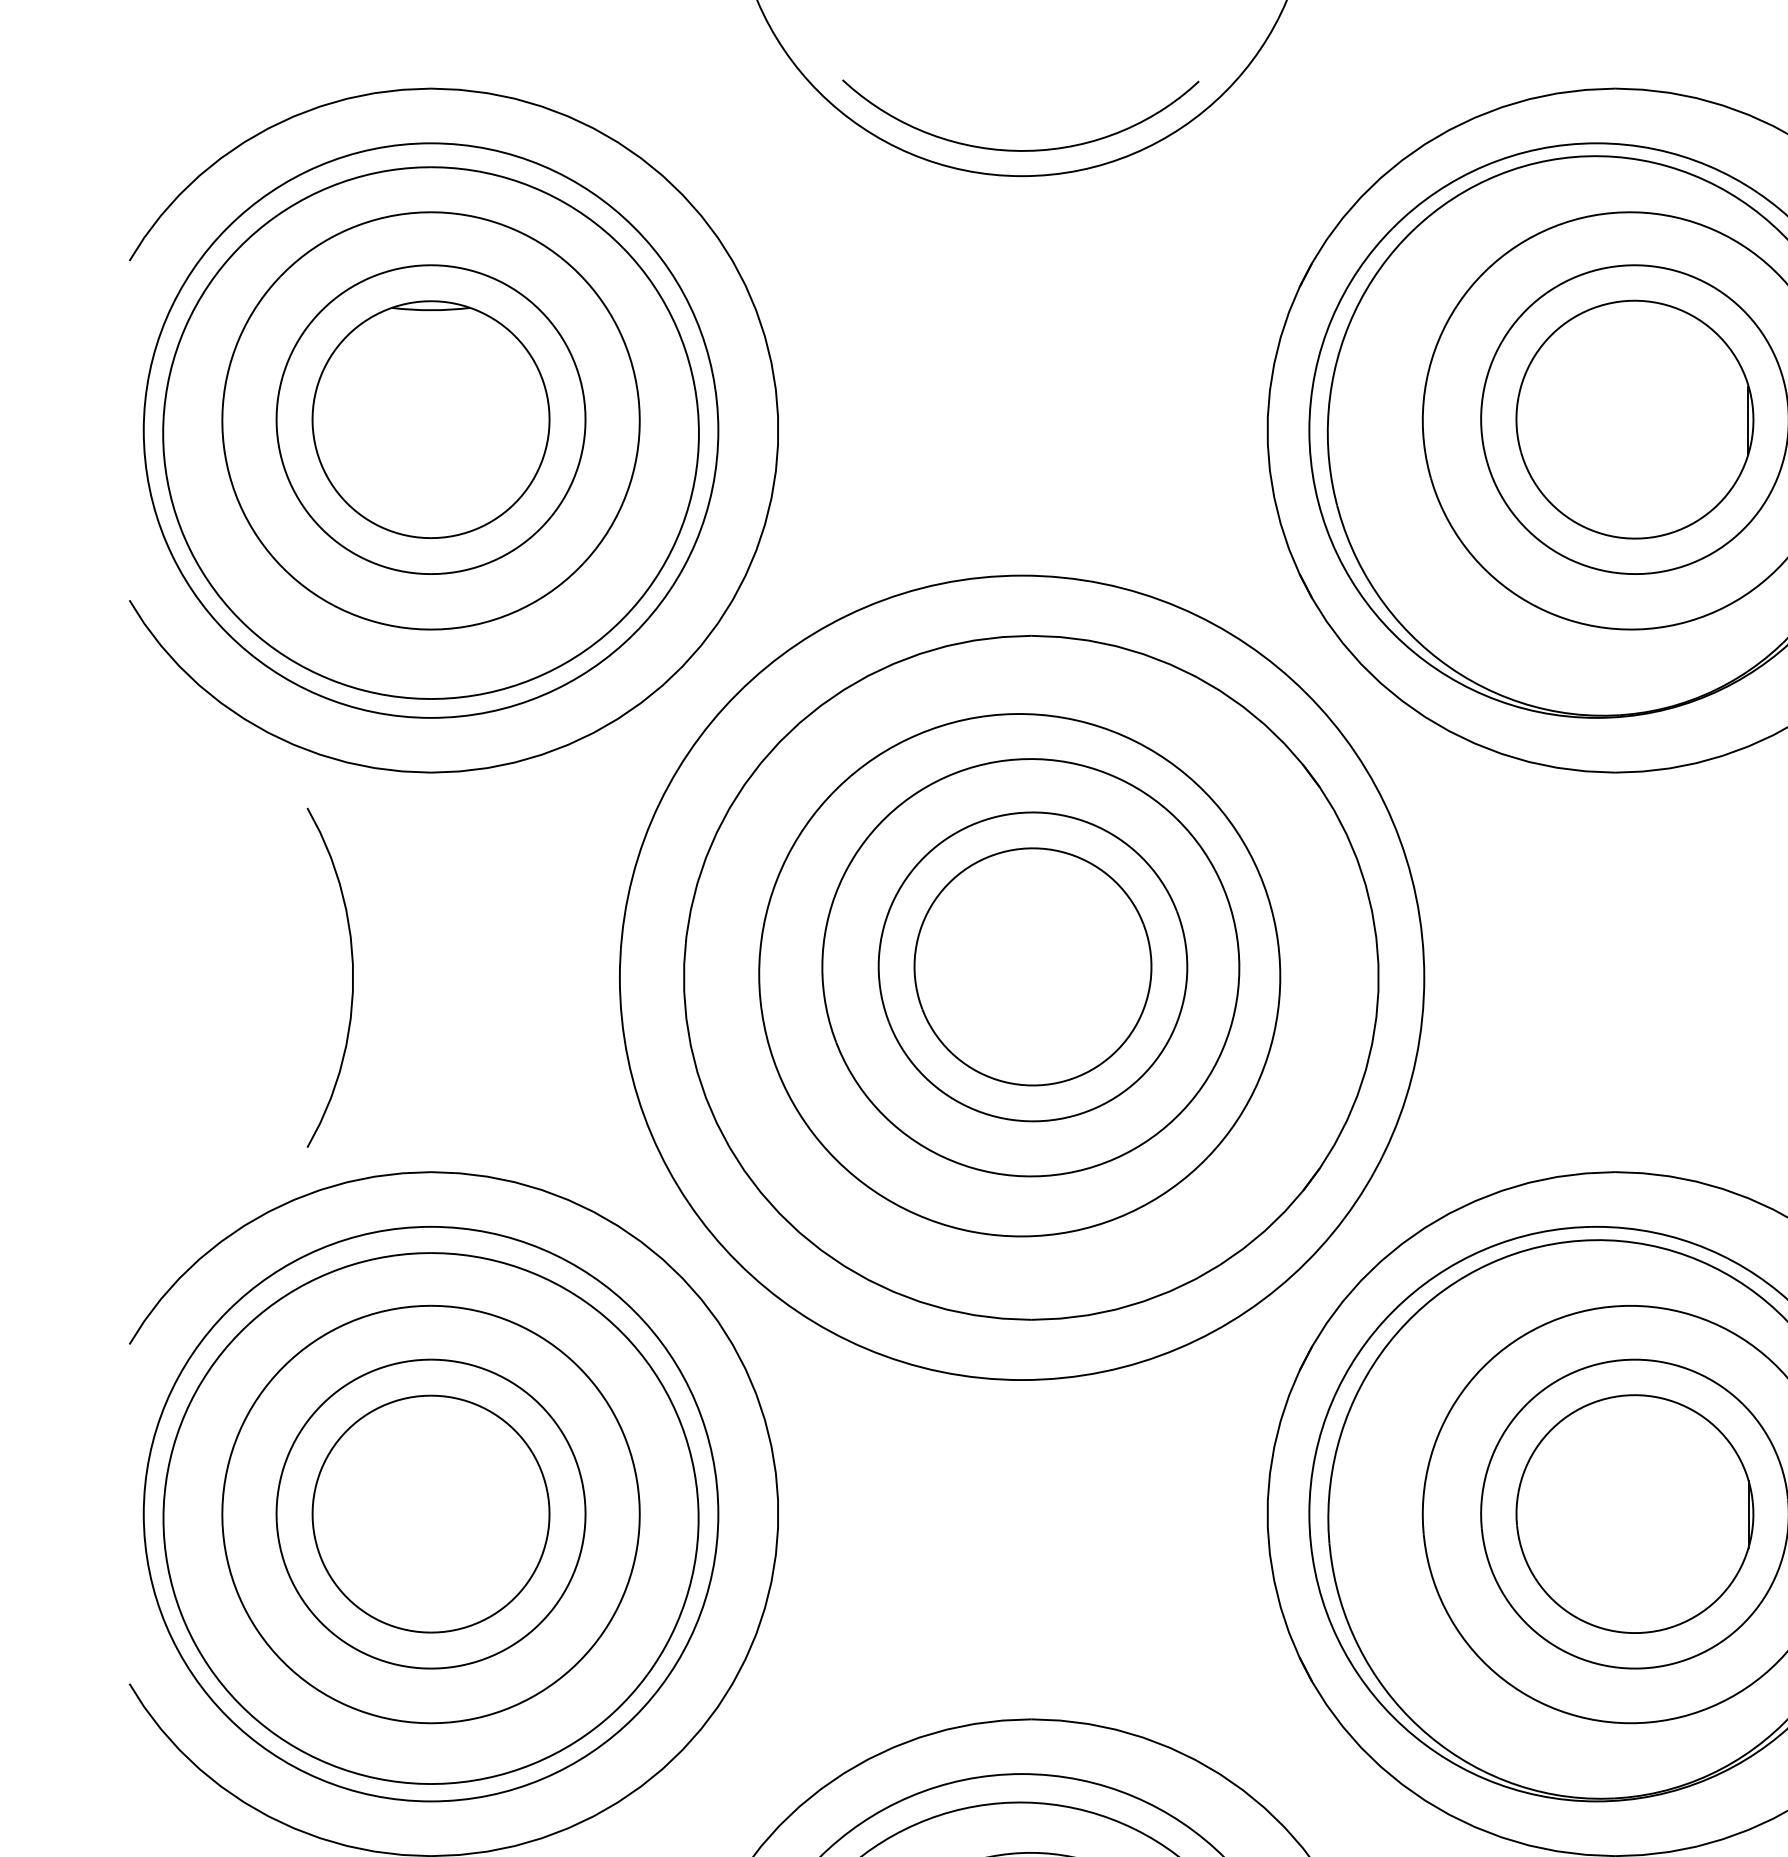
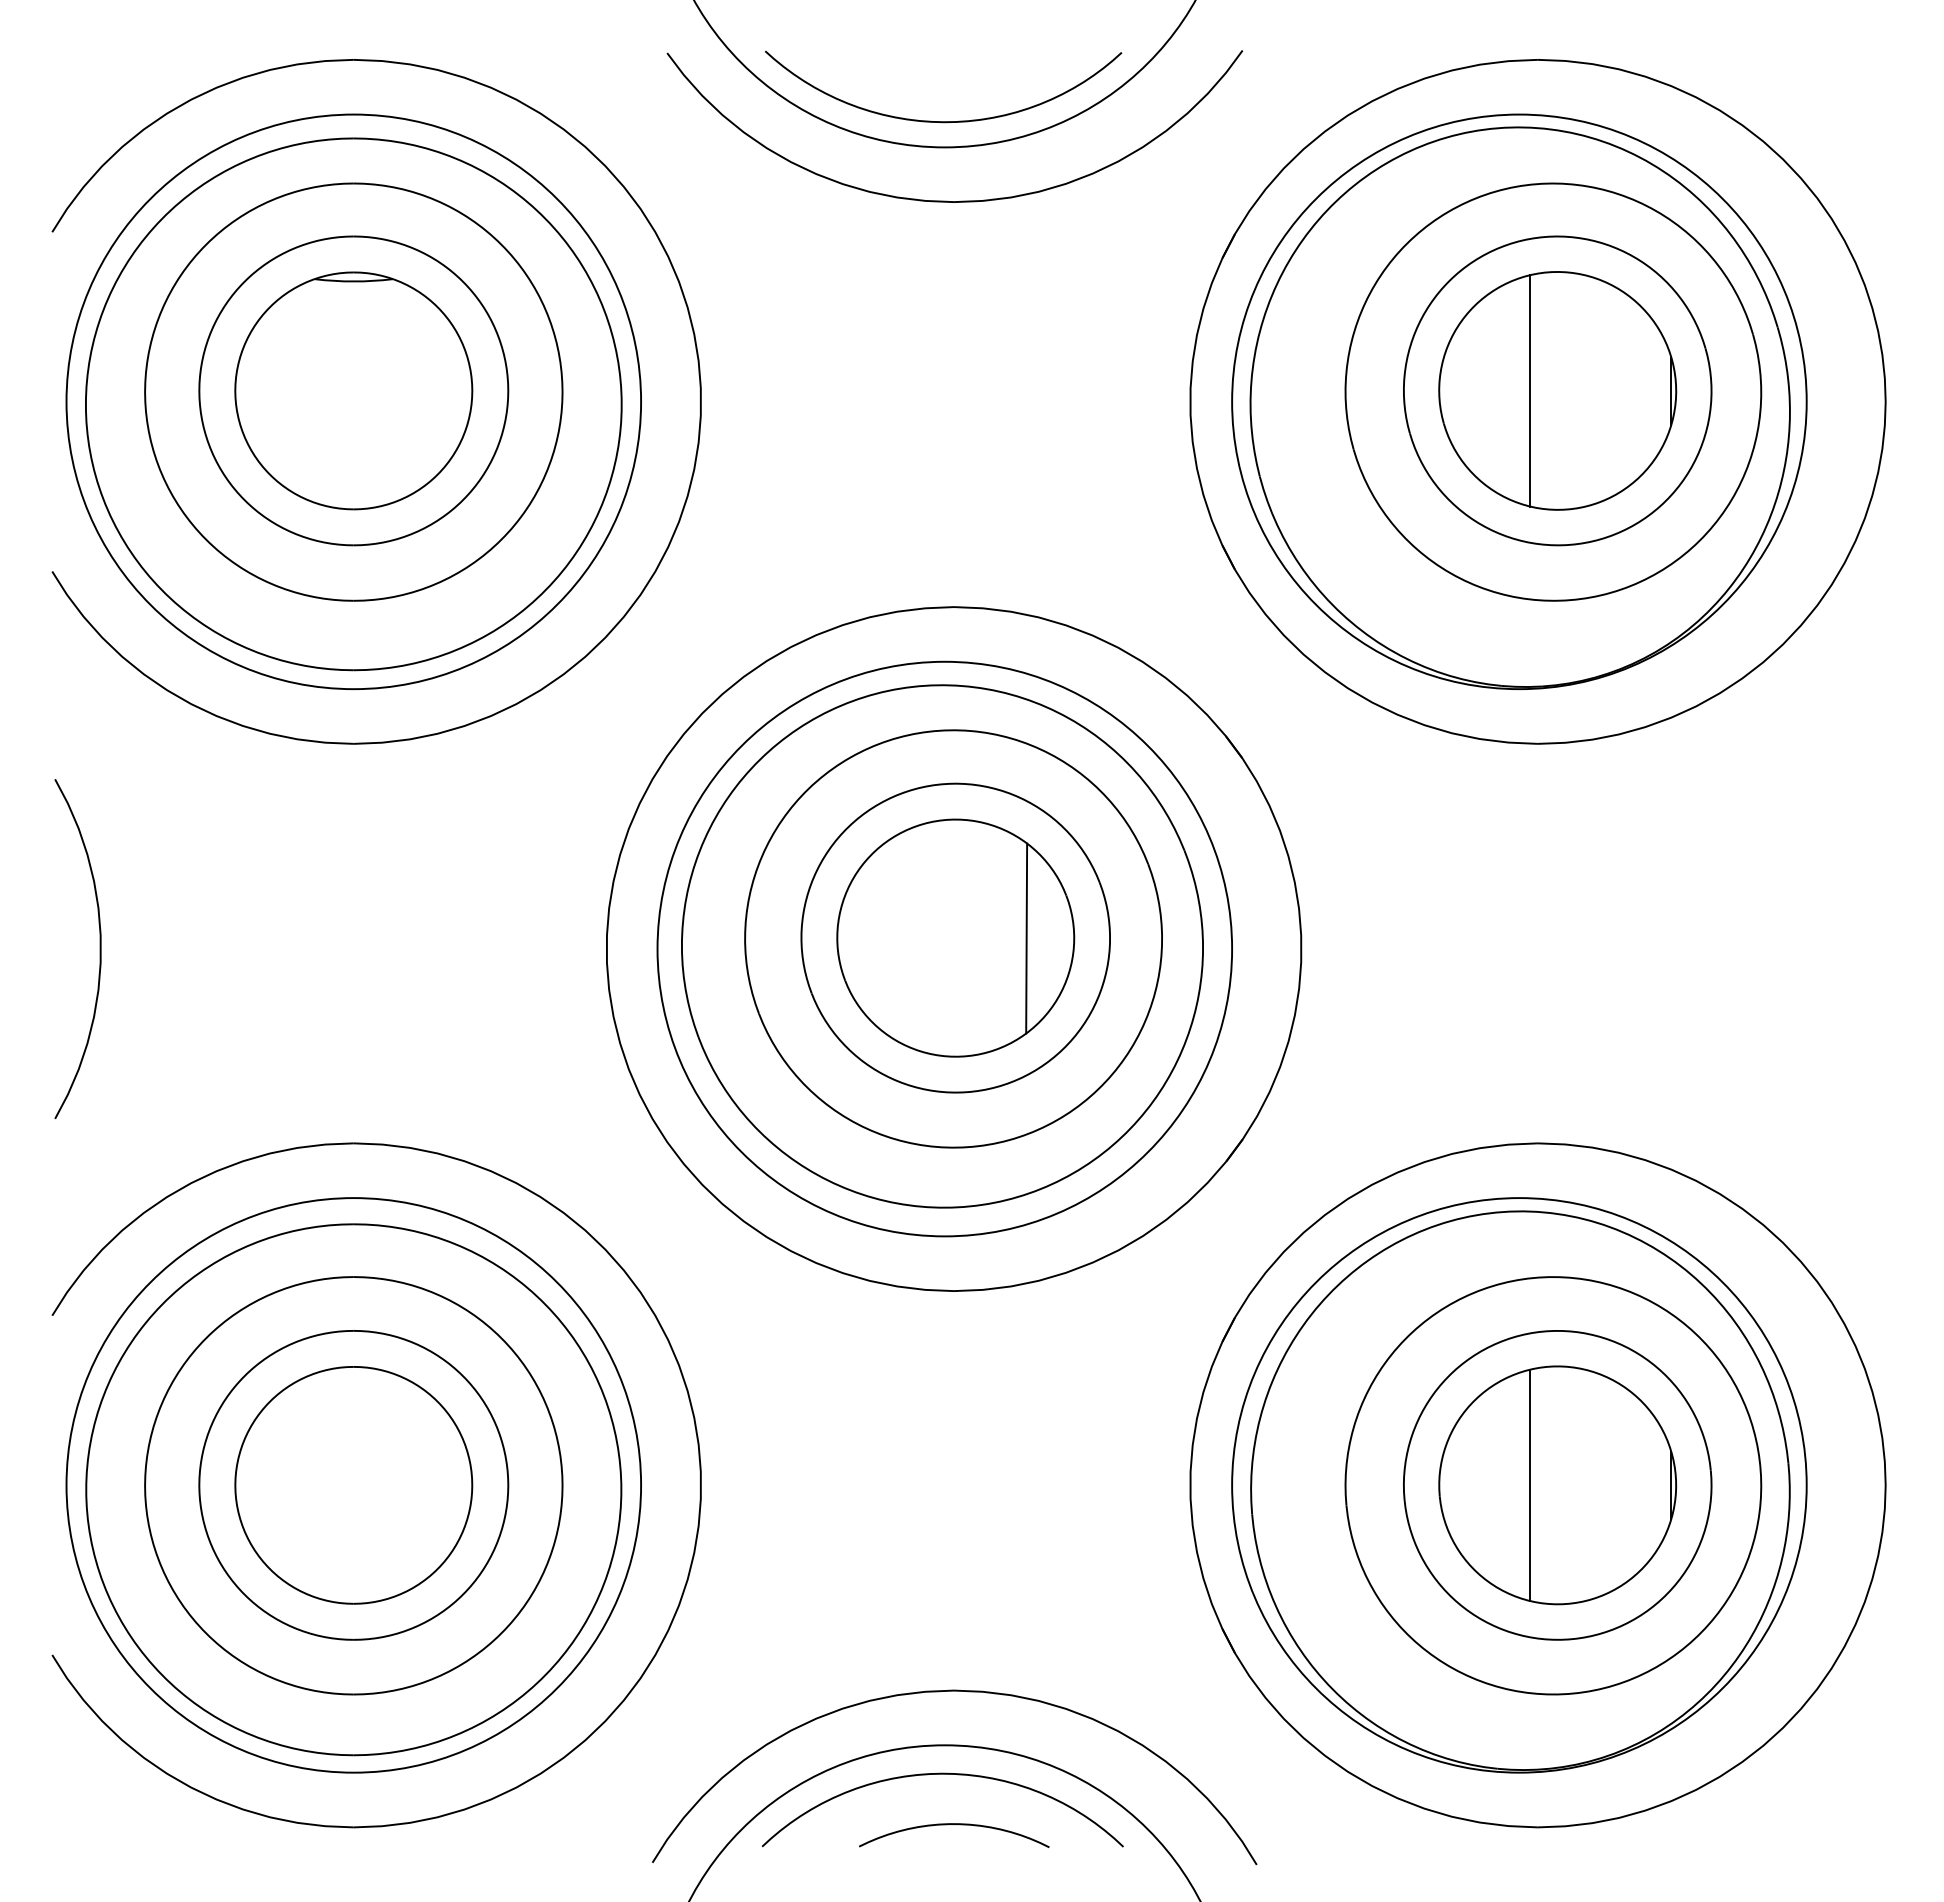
part: (1038, 229) -> (961, 200), added
line: (1607, 419) -> (1530, 390), added
line: (1103, 967) -> (1026, 938), added
curve: (351, 977) -> (99, 948), moved
circle: (1021, 977) -> (944, 948), size x0.71
line: (1607, 1514) -> (1530, 1485), added

